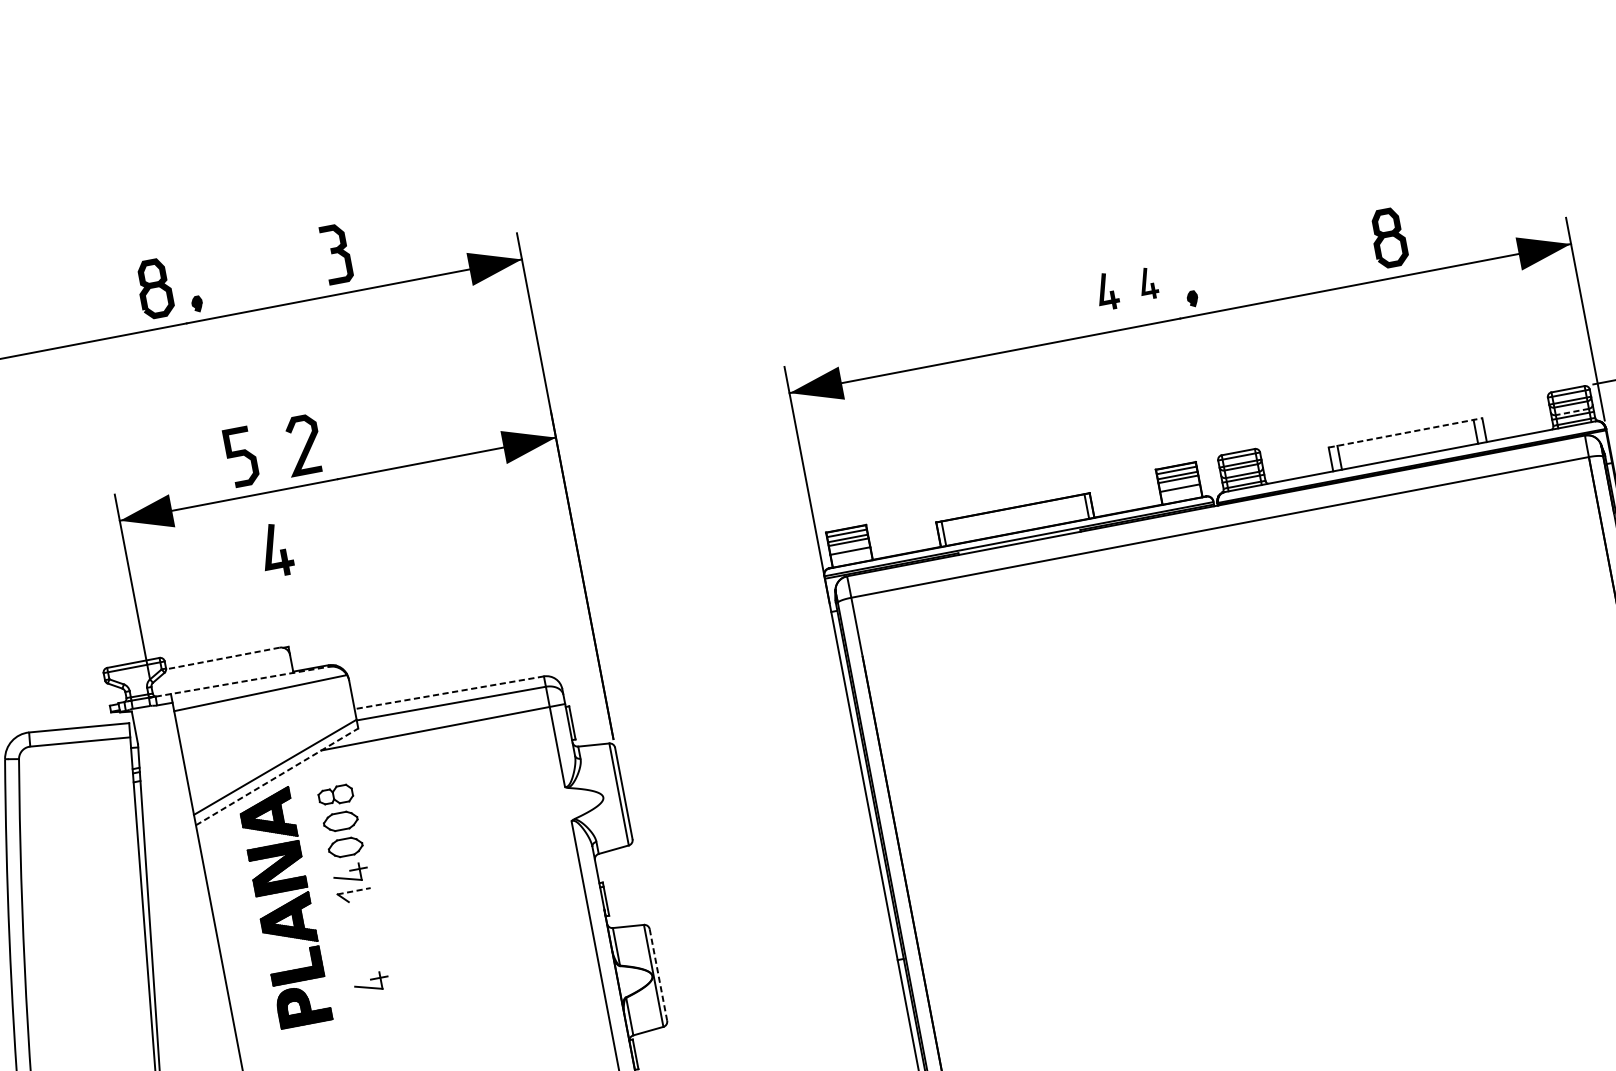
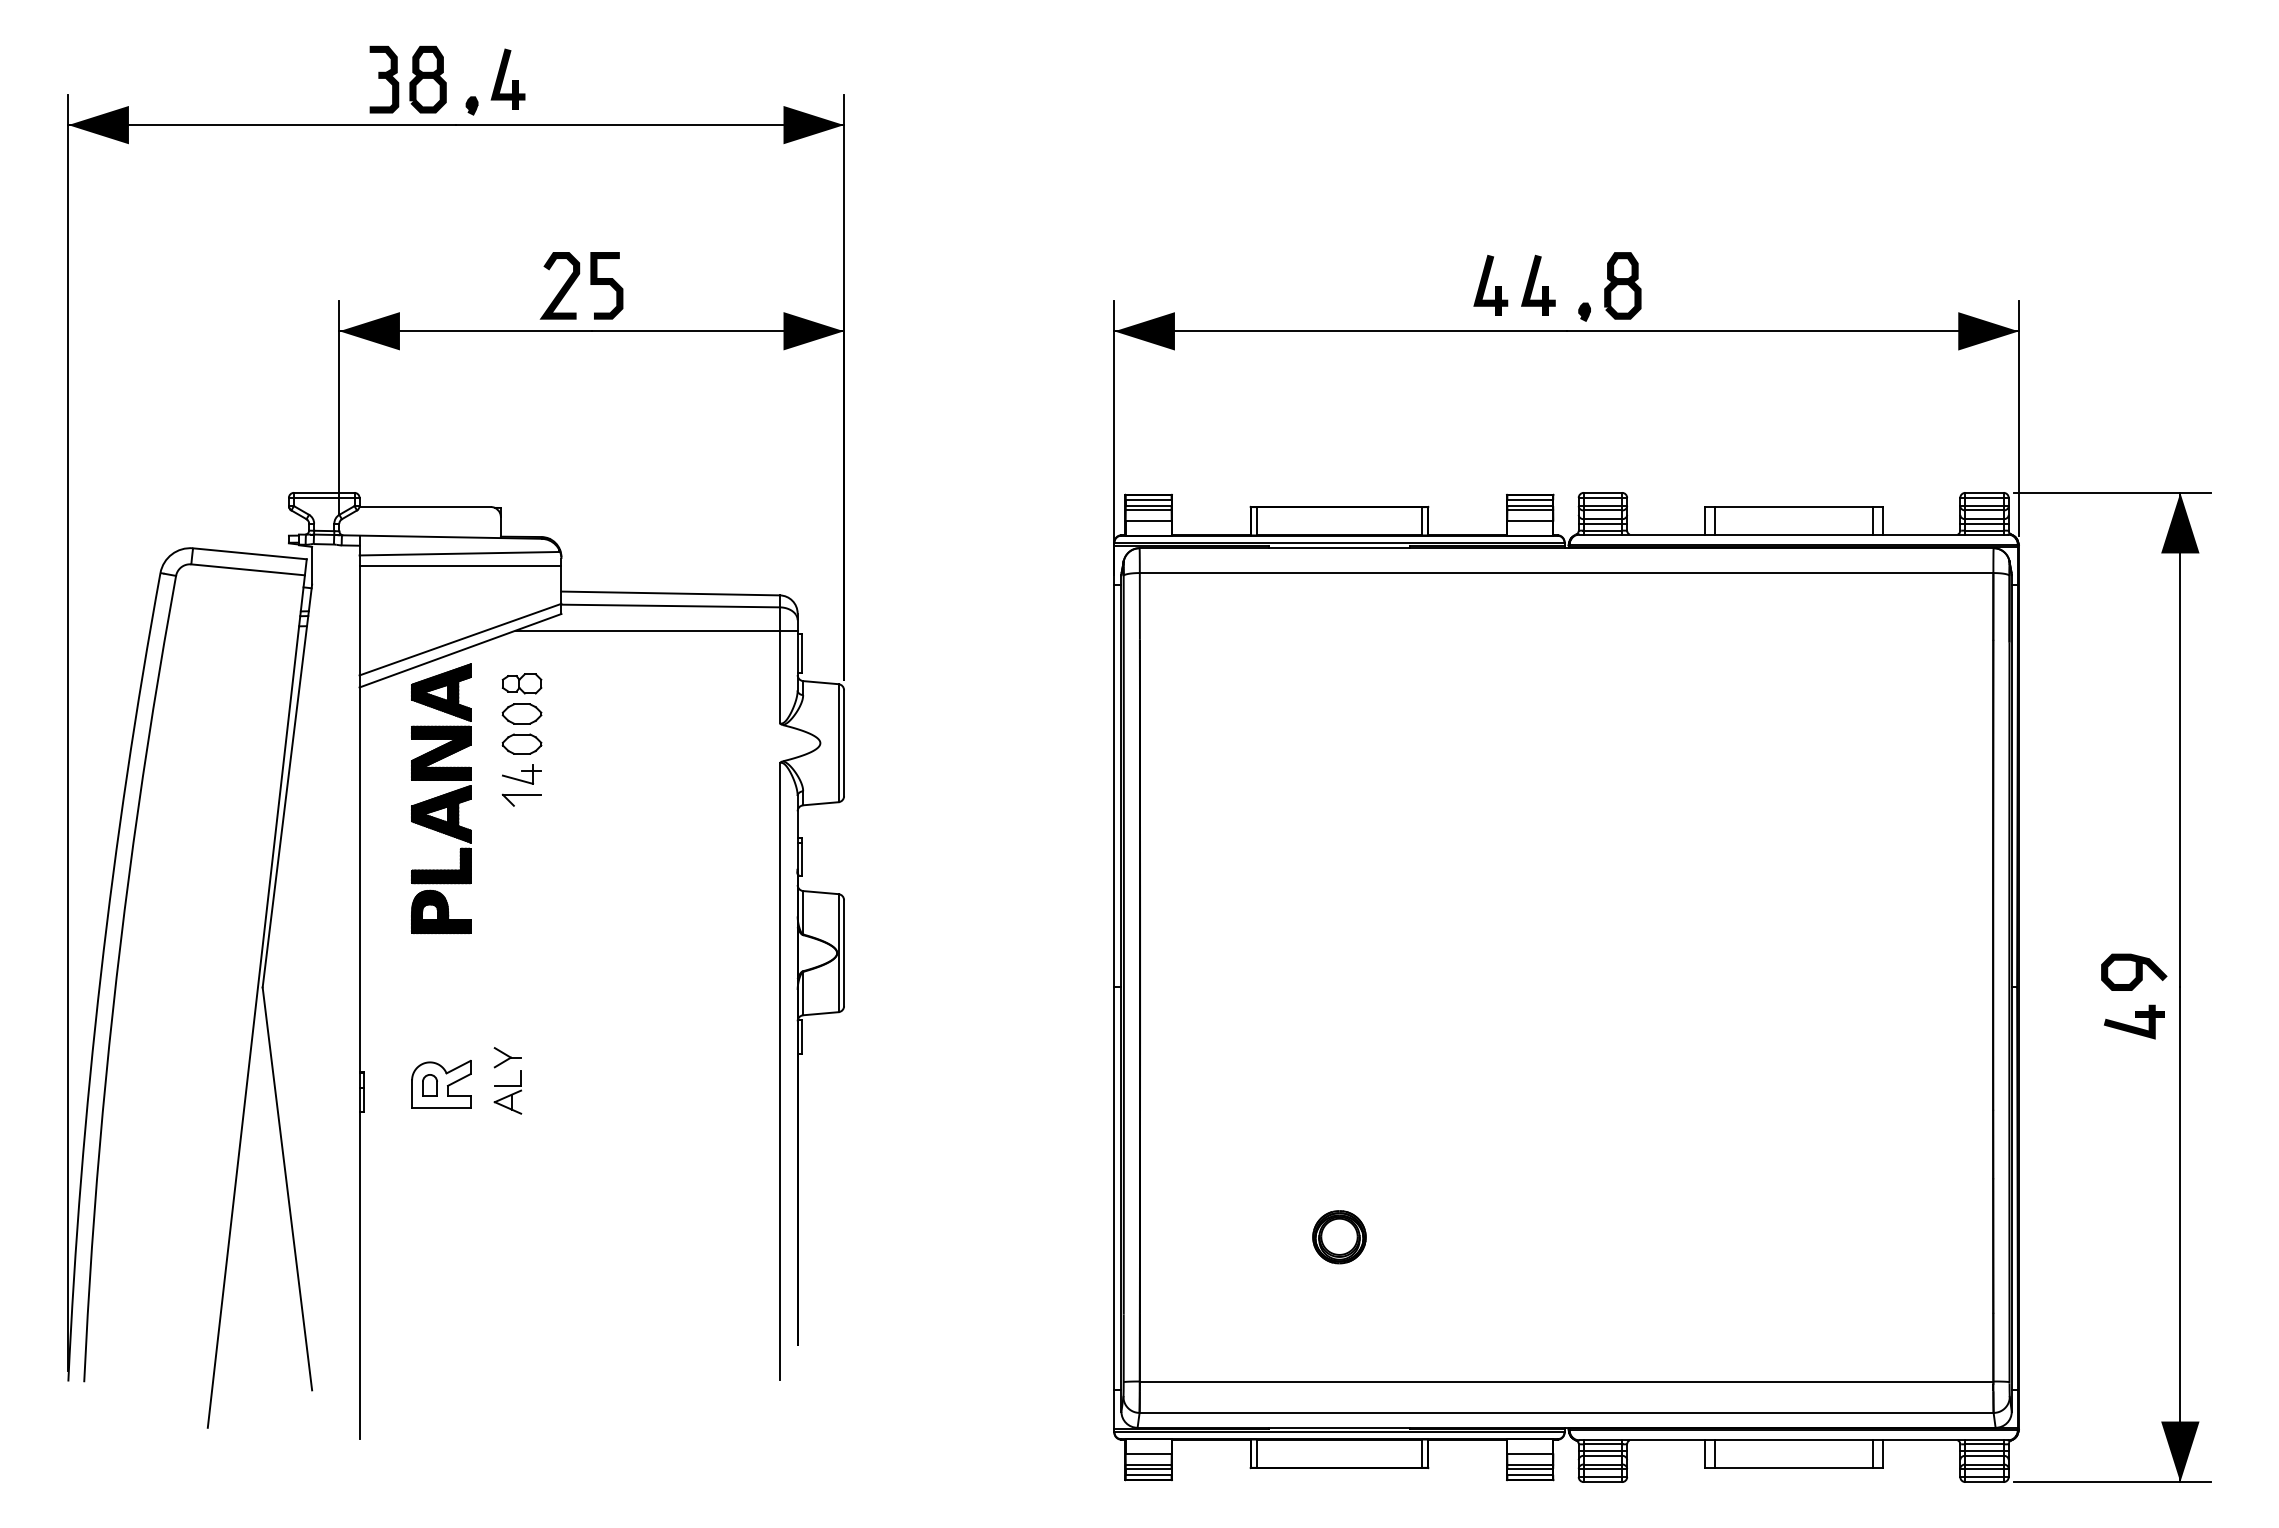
part: (1388, 237) -> (1622, 285), moved
part: (336, 253) -> (384, 79), moved
part: (1148, 282) -> (1538, 284), size x1.67
part: (1106, 291) -> (1490, 285), size x1.43
line: (1572, 412) -> (1984, 519), dashed -> solid
line: (1405, 433) -> (1793, 507), dashed -> solid
curve: (240, 455) -> (606, 284), moved
part: (275, 549) -> (507, 78), moved
line: (223, 658) -> (425, 507), dashed -> solid
line: (242, 682) -> (441, 537), dashed -> solid
line: (449, 692) -> (670, 593), dashed -> solid
line: (263, 703) -> (460, 565), added
line: (277, 776) -> (460, 650), dashed -> solid
line: (354, 890) -> (522, 794), dashed -> solid
line: (658, 975) -> (844, 953), dashed -> solid
part: (371, 982) -> (521, 900), removed

